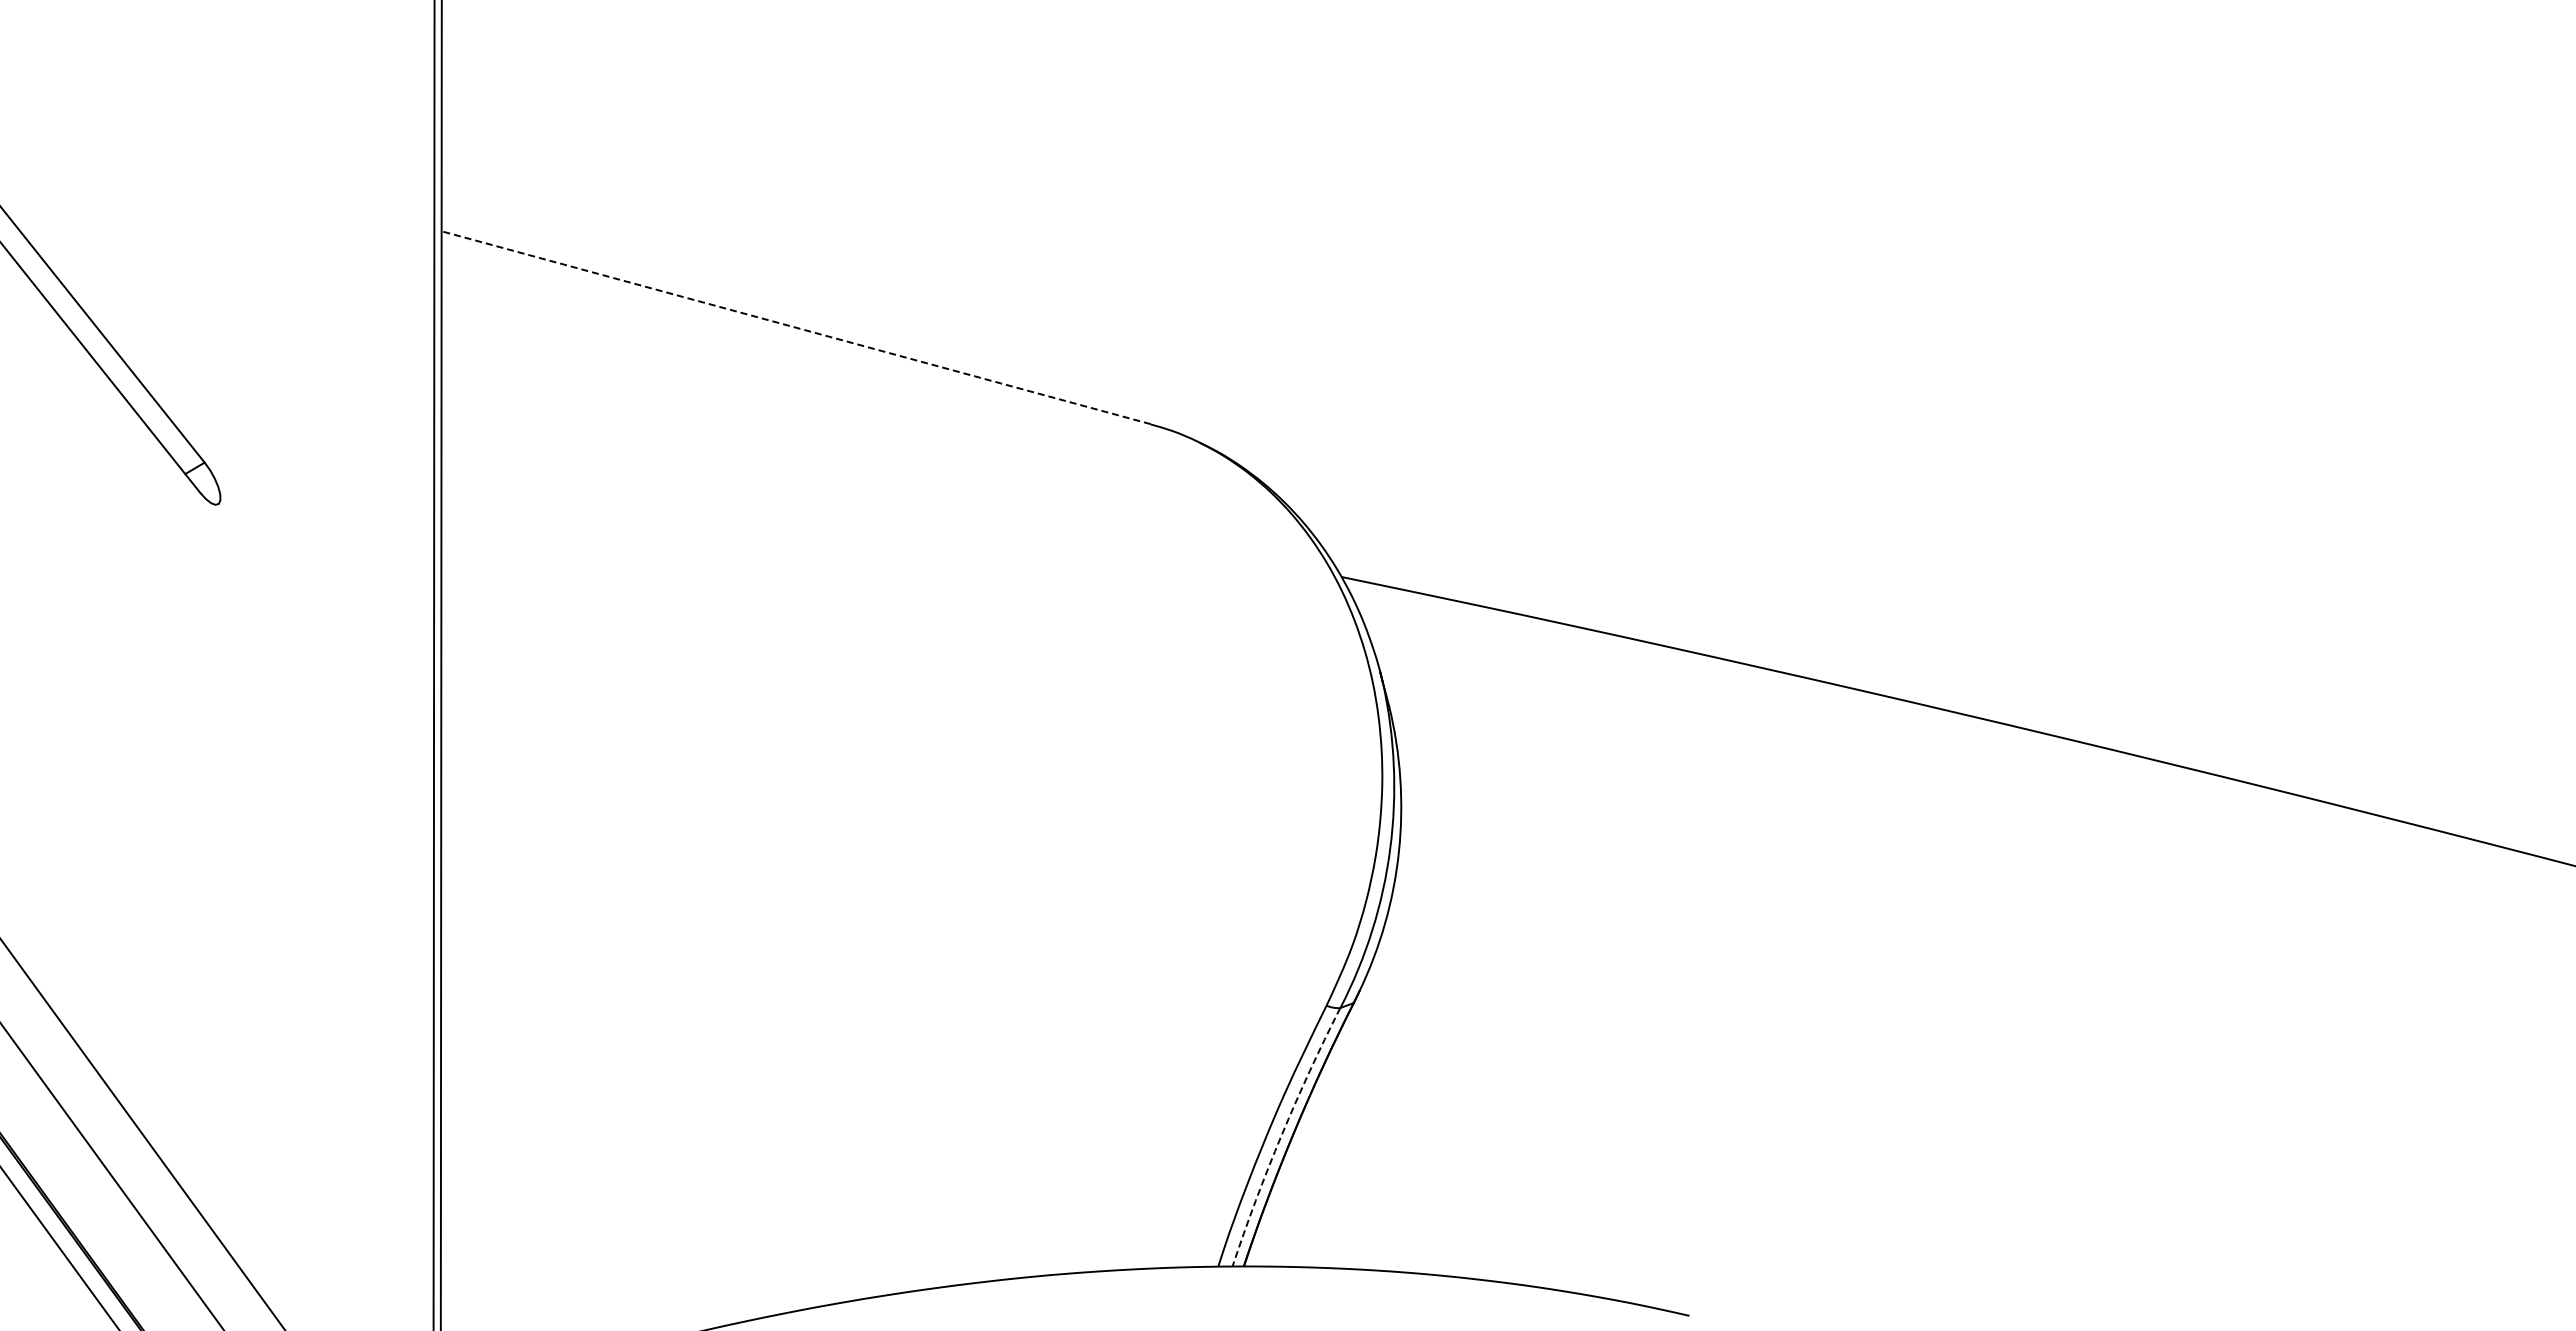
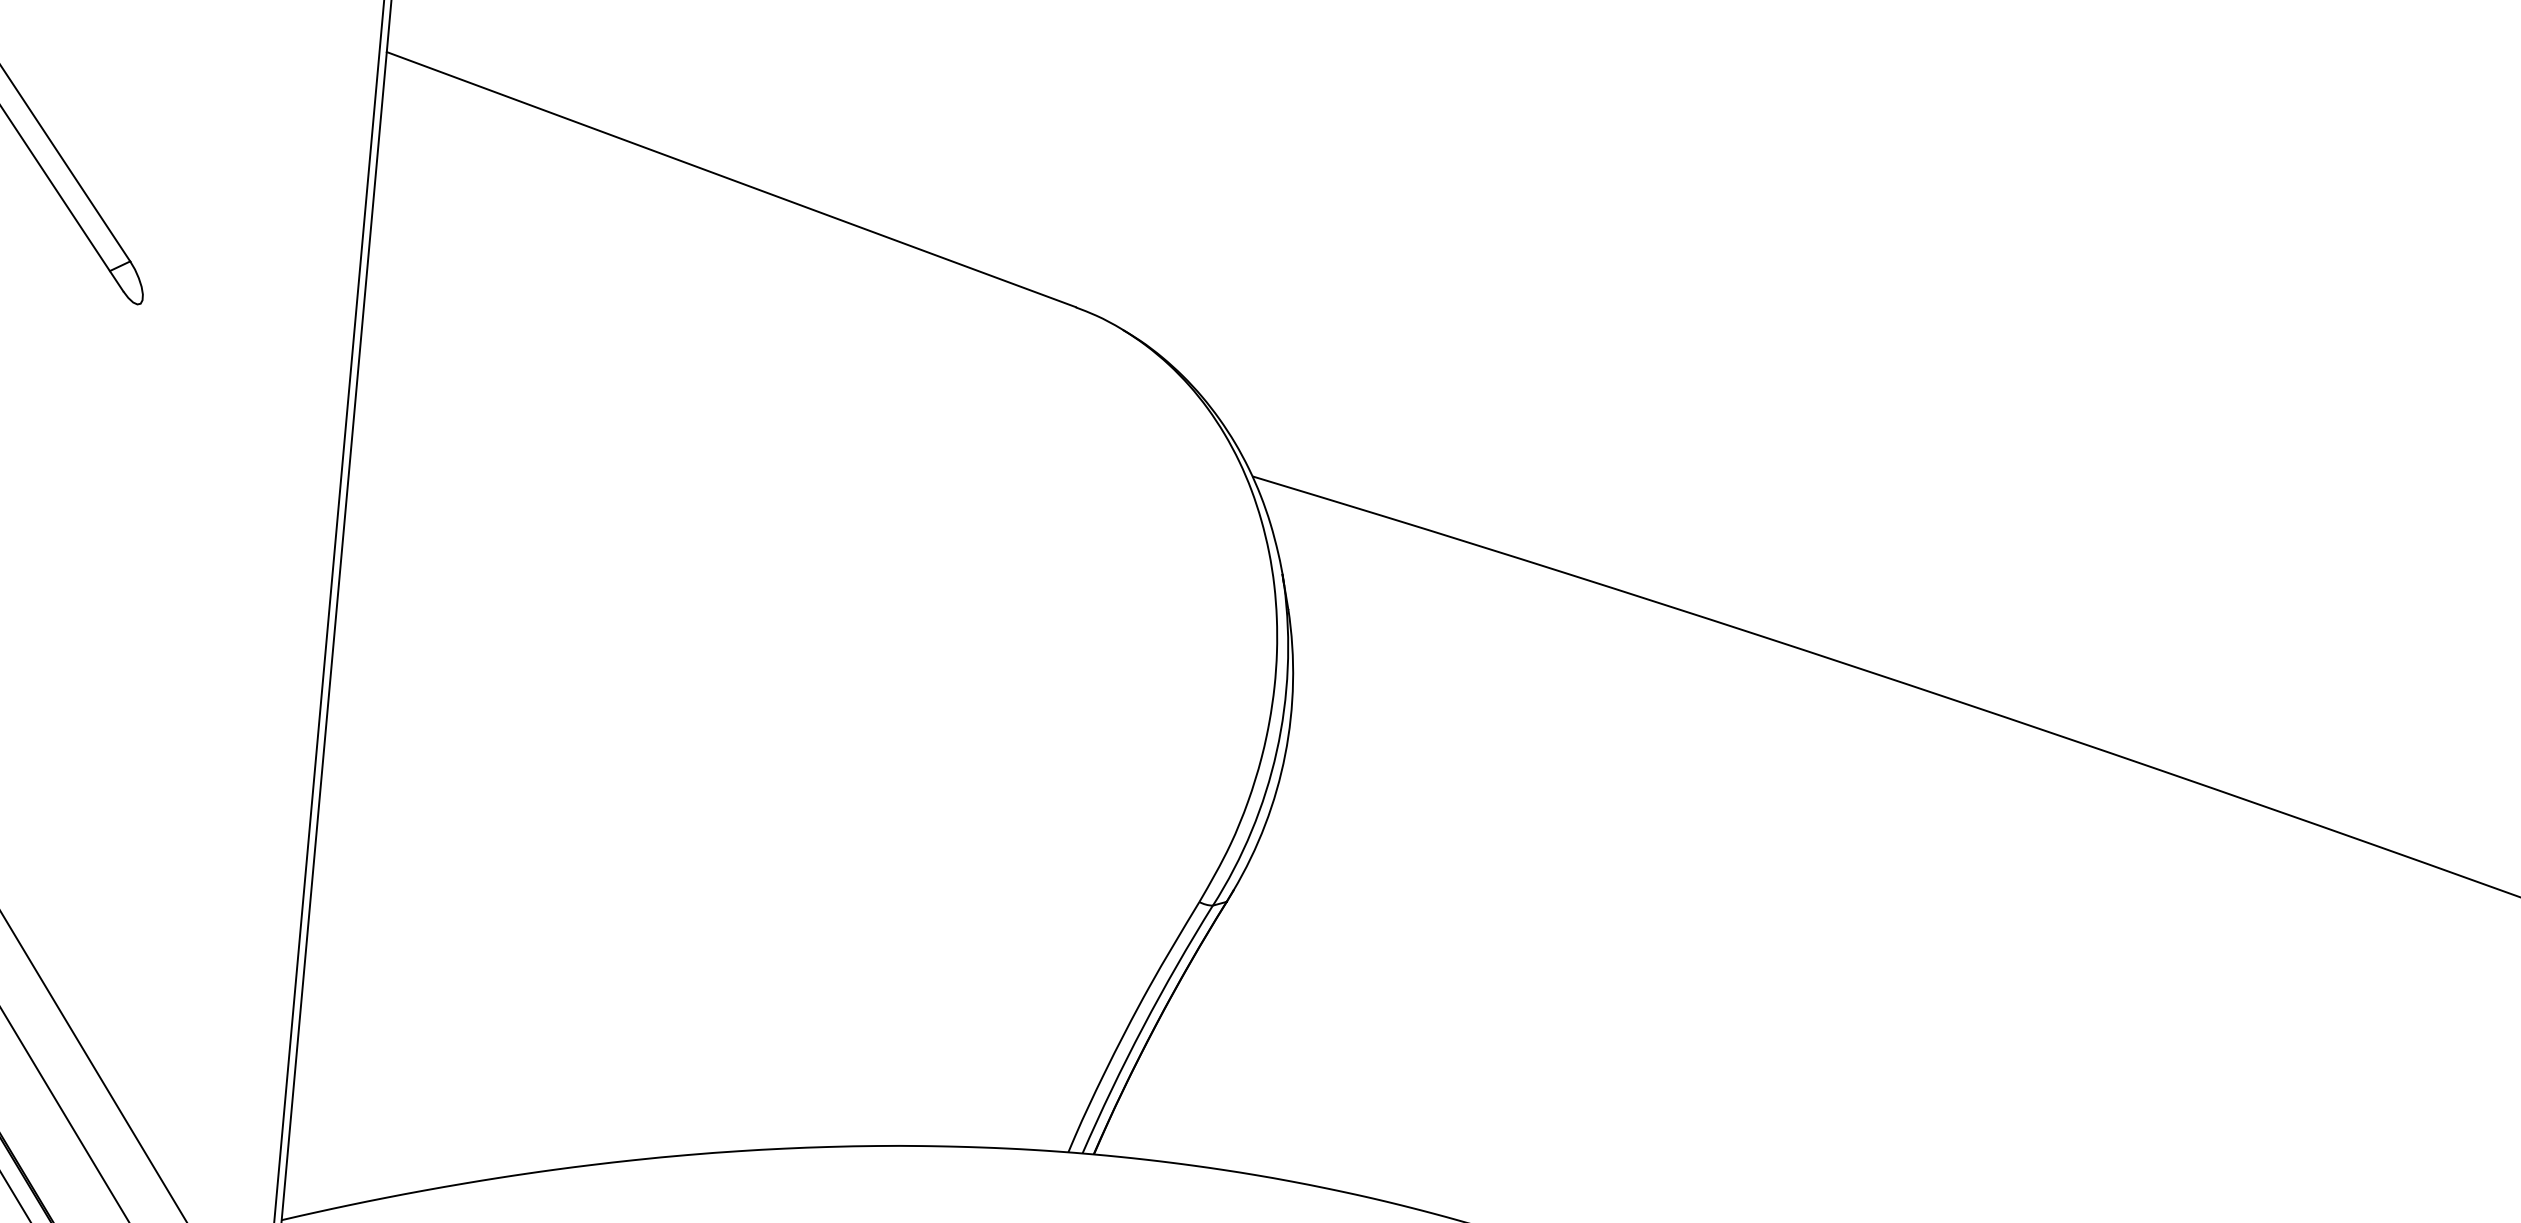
line: (795, 327) -> (730, 179), dashed -> solid
arc: (1281, 1135) -> (1142, 1027), dashed -> solid

